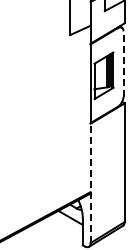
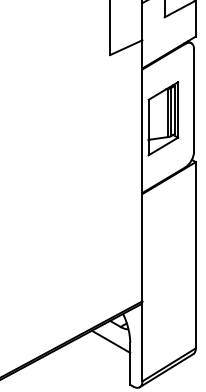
line: (123, 64) -> (194, 101), dashed -> solid
line: (90, 182) -> (142, 286), dashed -> solid

